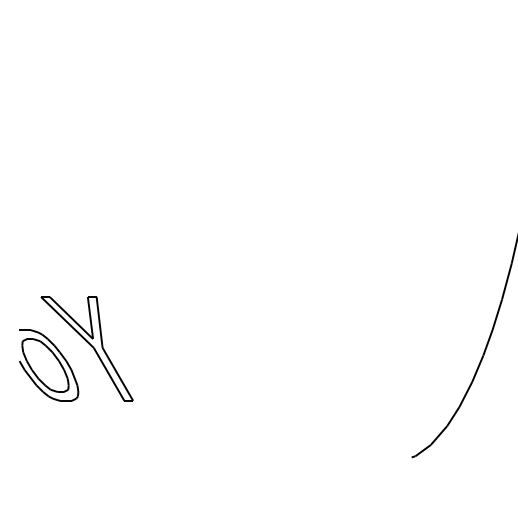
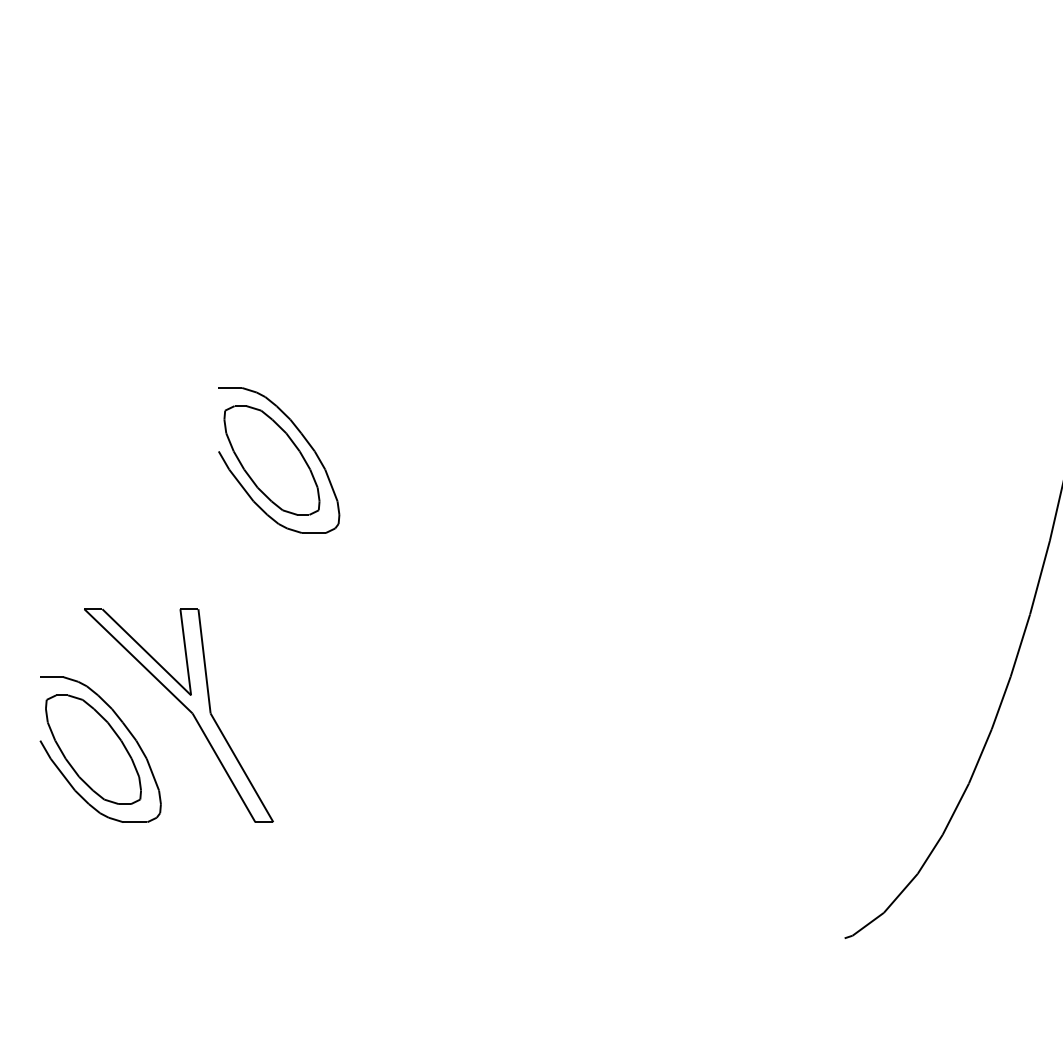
part: (136, 224) -> (280, 460), added

